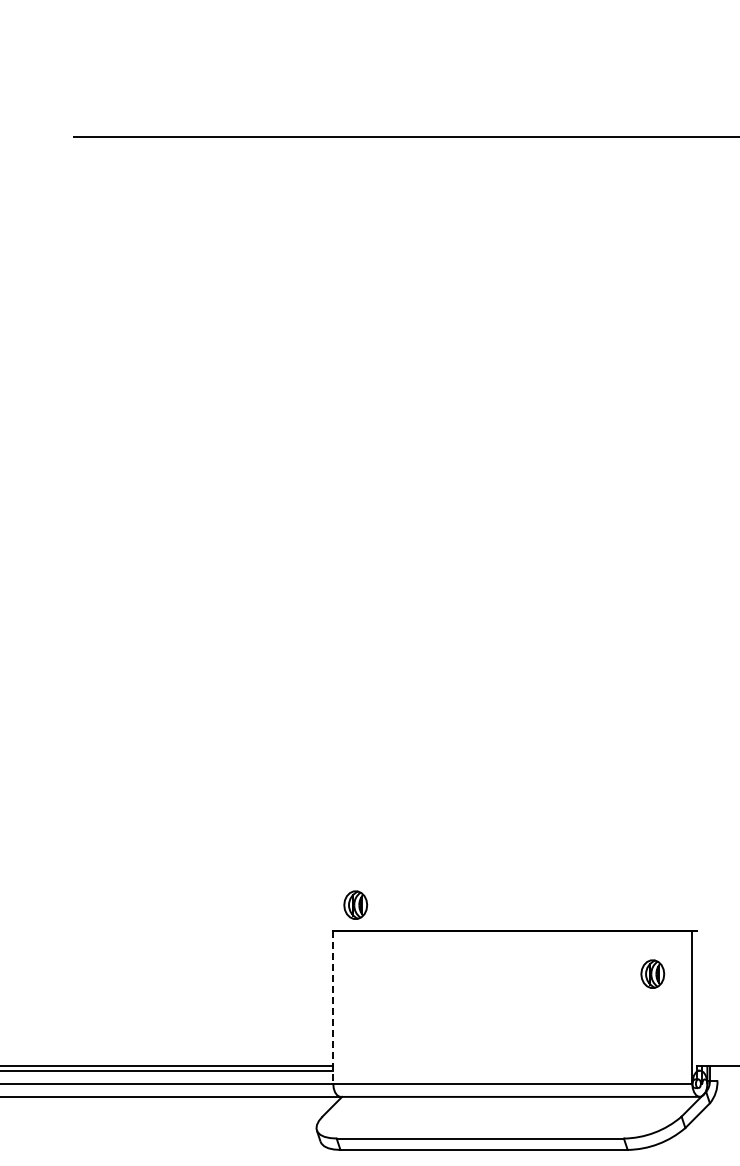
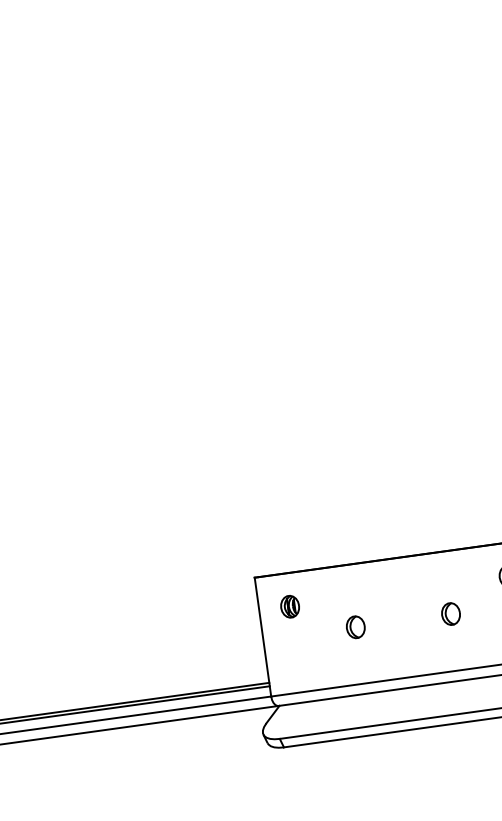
part: (355, 904) -> (289, 606), moved
line: (333, 1008) -> (263, 637), dashed -> solid
part: (451, 1011) -> (355, 627), added
part: (573, 1011) -> (450, 614), added

